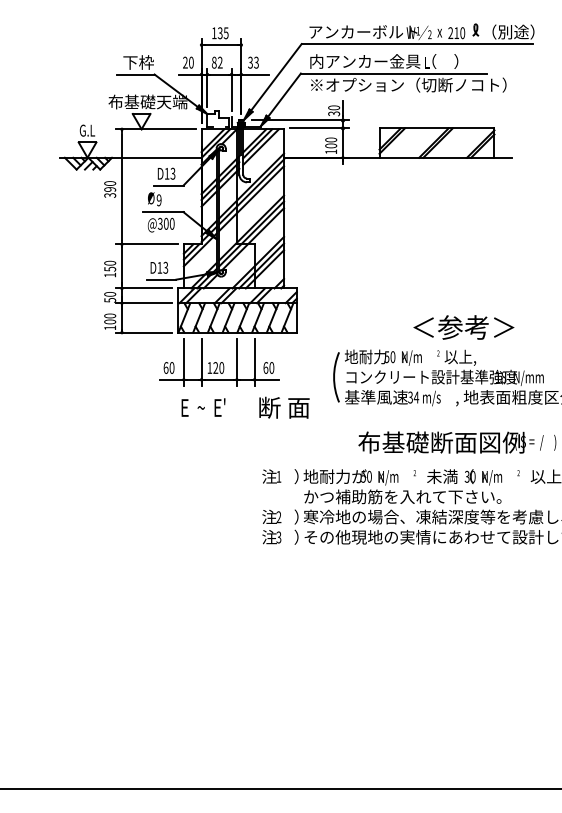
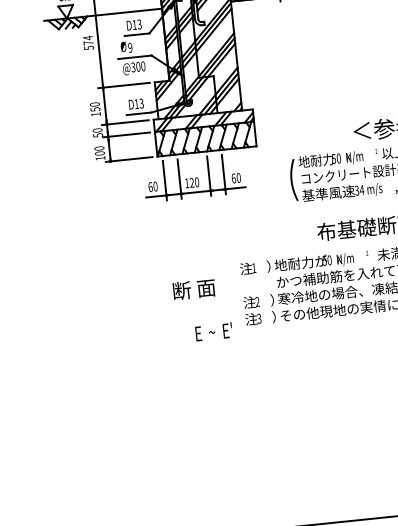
text: (110, 189) -> (88, 42), 390 -> 574
text: (203, 407) -> (213, 331), moved
text: (284, 407) -> (194, 289), moved

